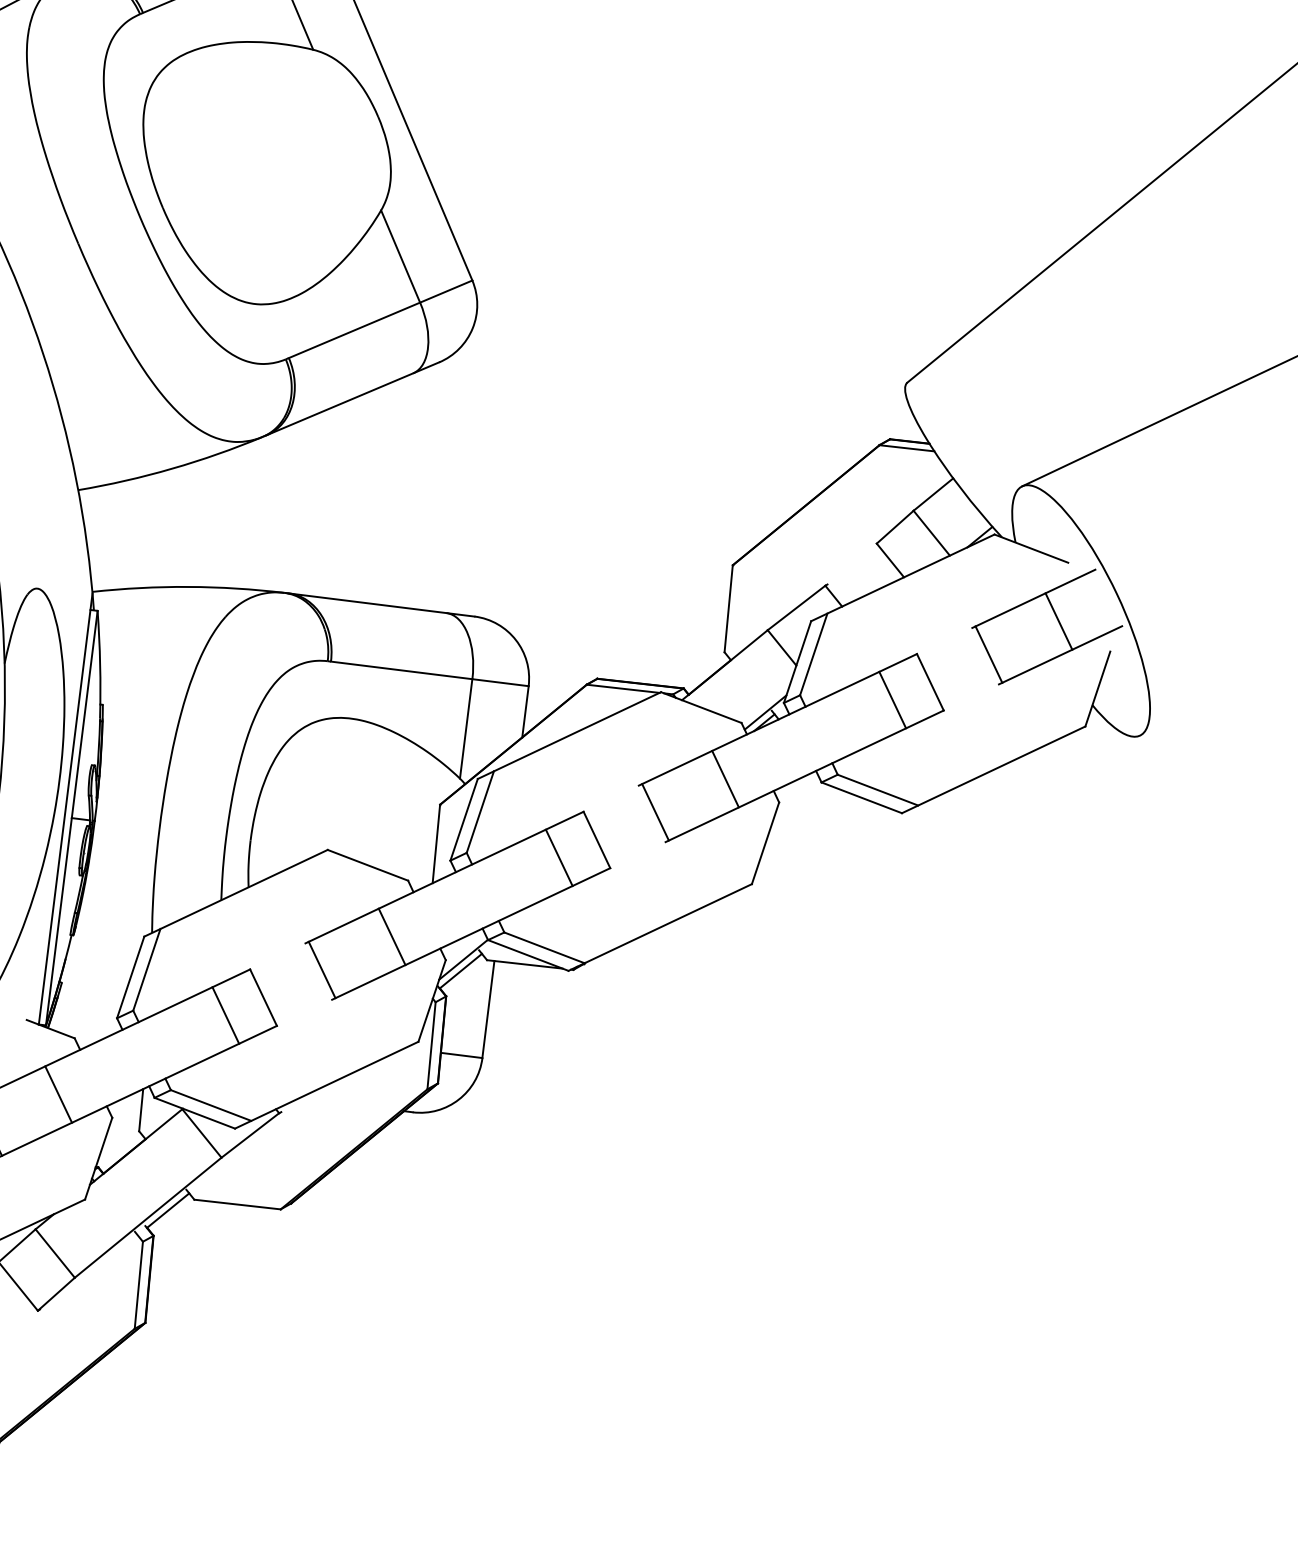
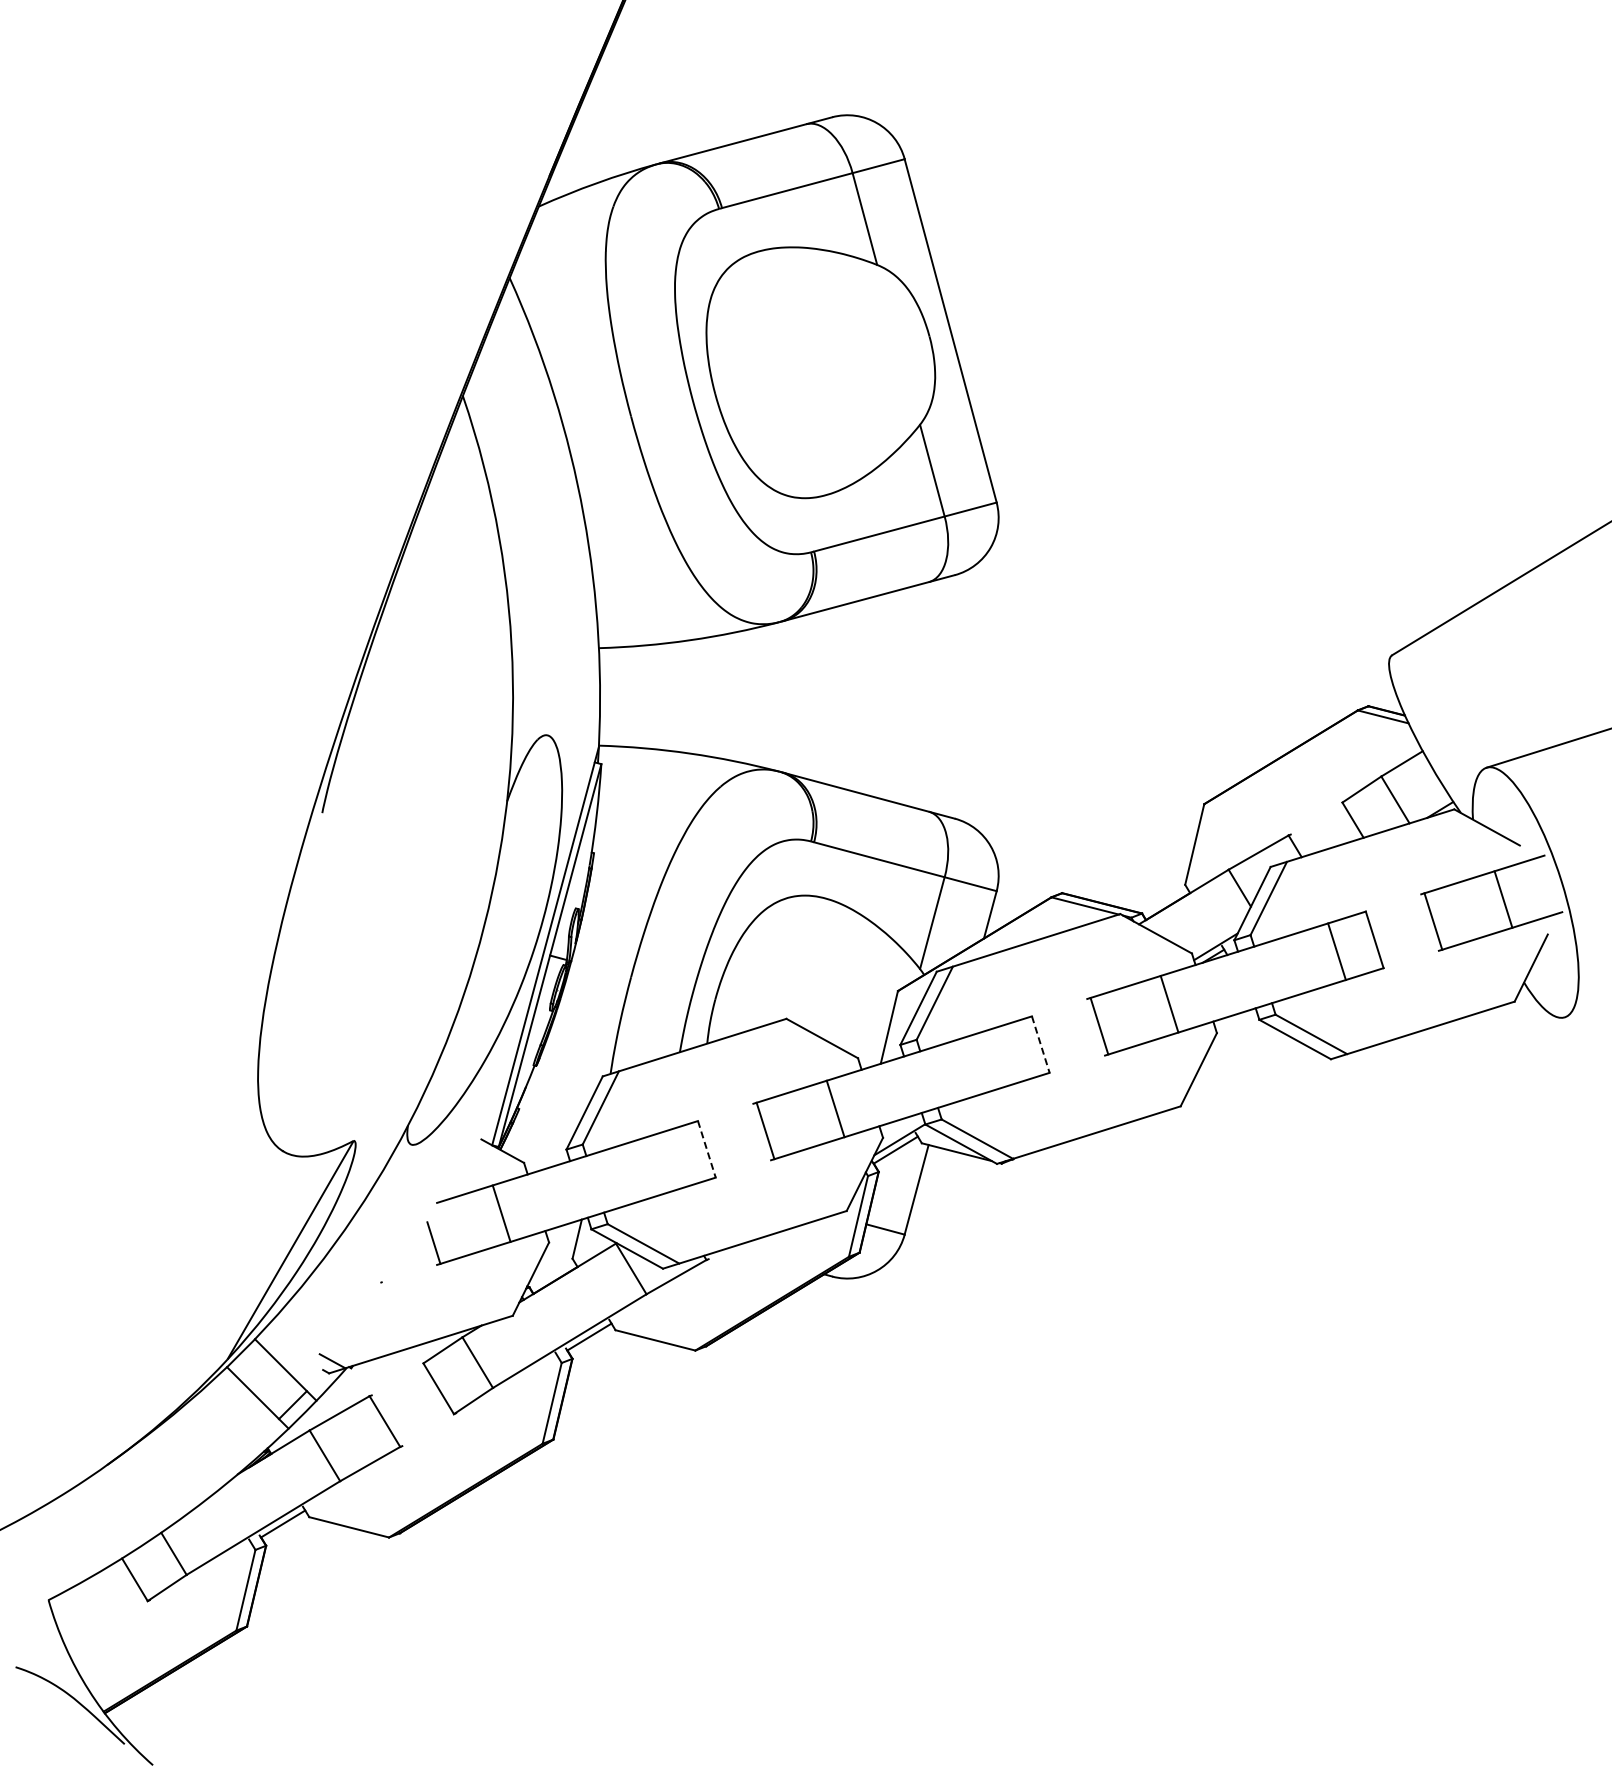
line: (596, 839) -> (1040, 1044), solid -> dashed
line: (558, 857) -> (1002, 1056), removed
line: (263, 997) -> (706, 1149), solid -> dashed
line: (225, 1014) -> (668, 1160), removed

